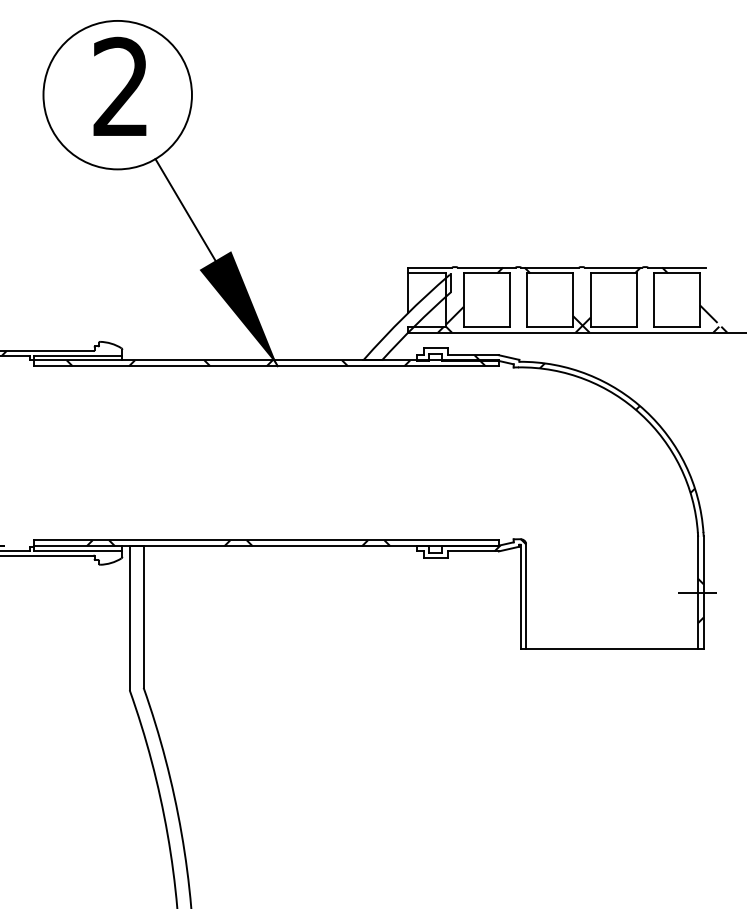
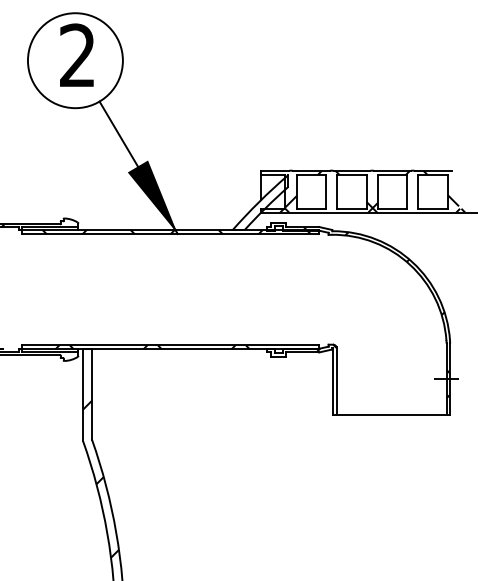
hatch: (156, 748) -> (100, 478), added

